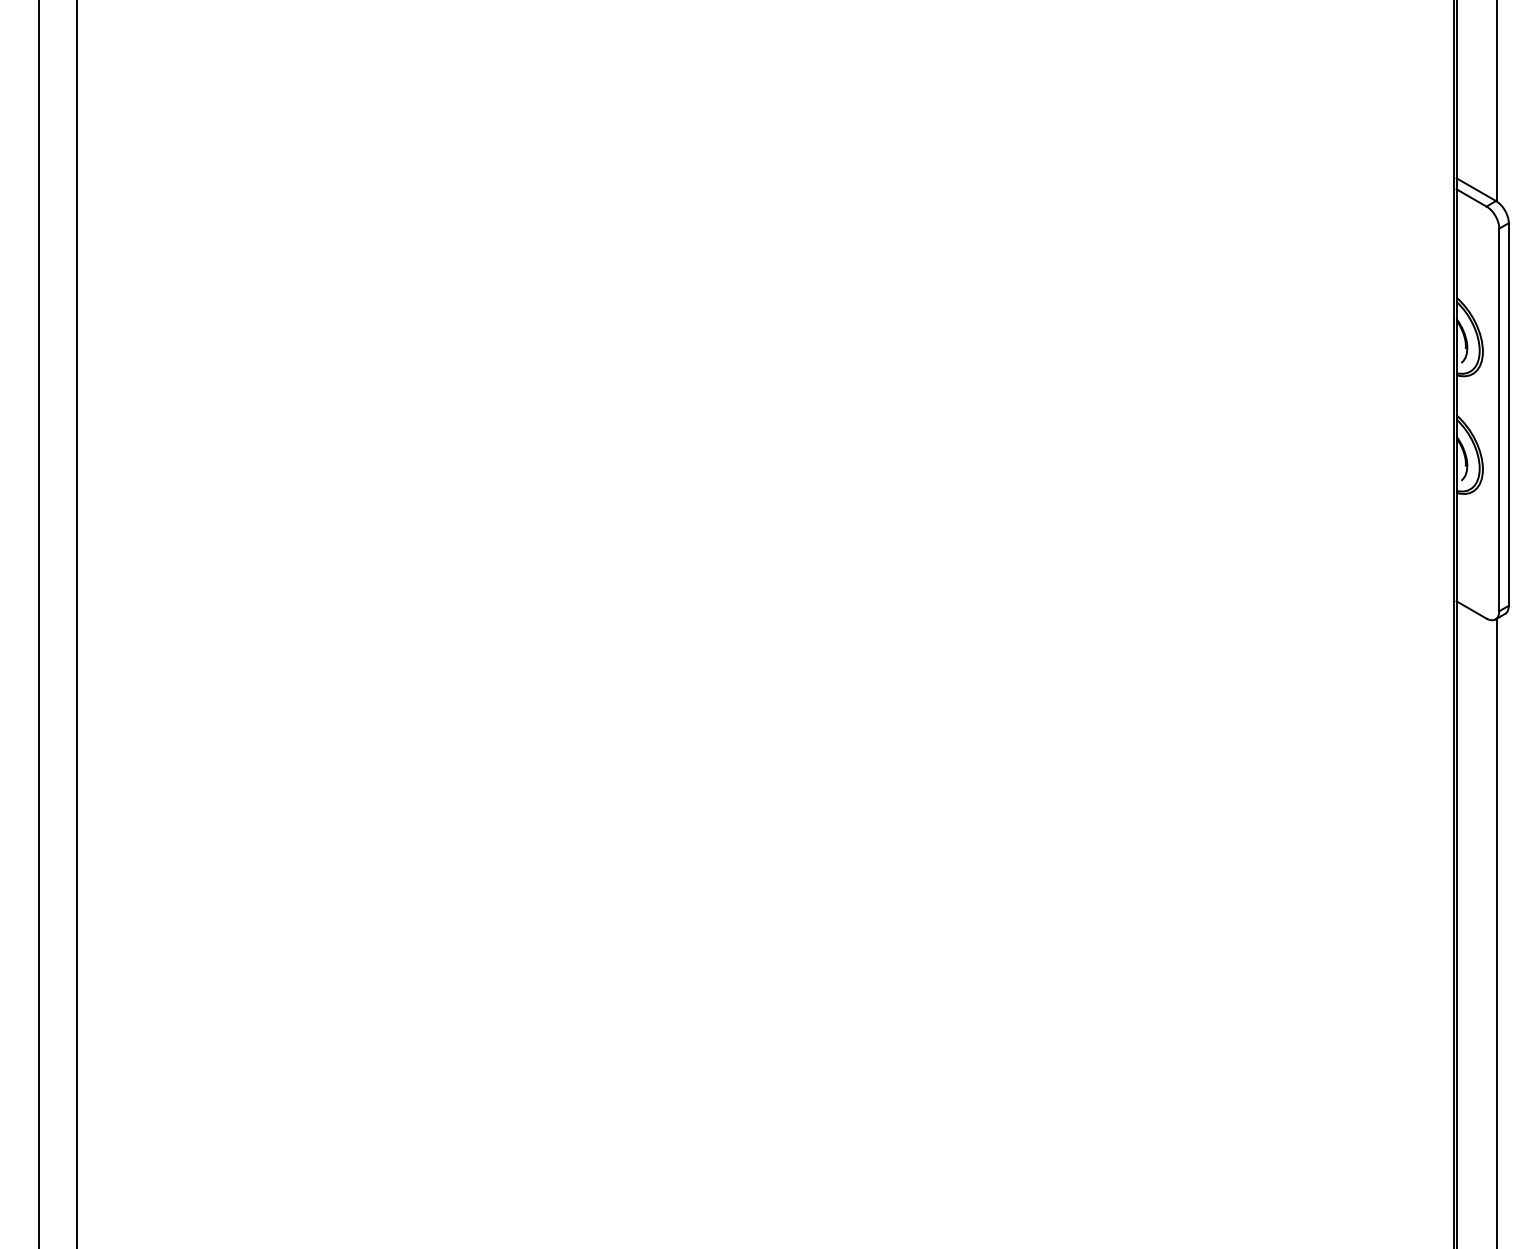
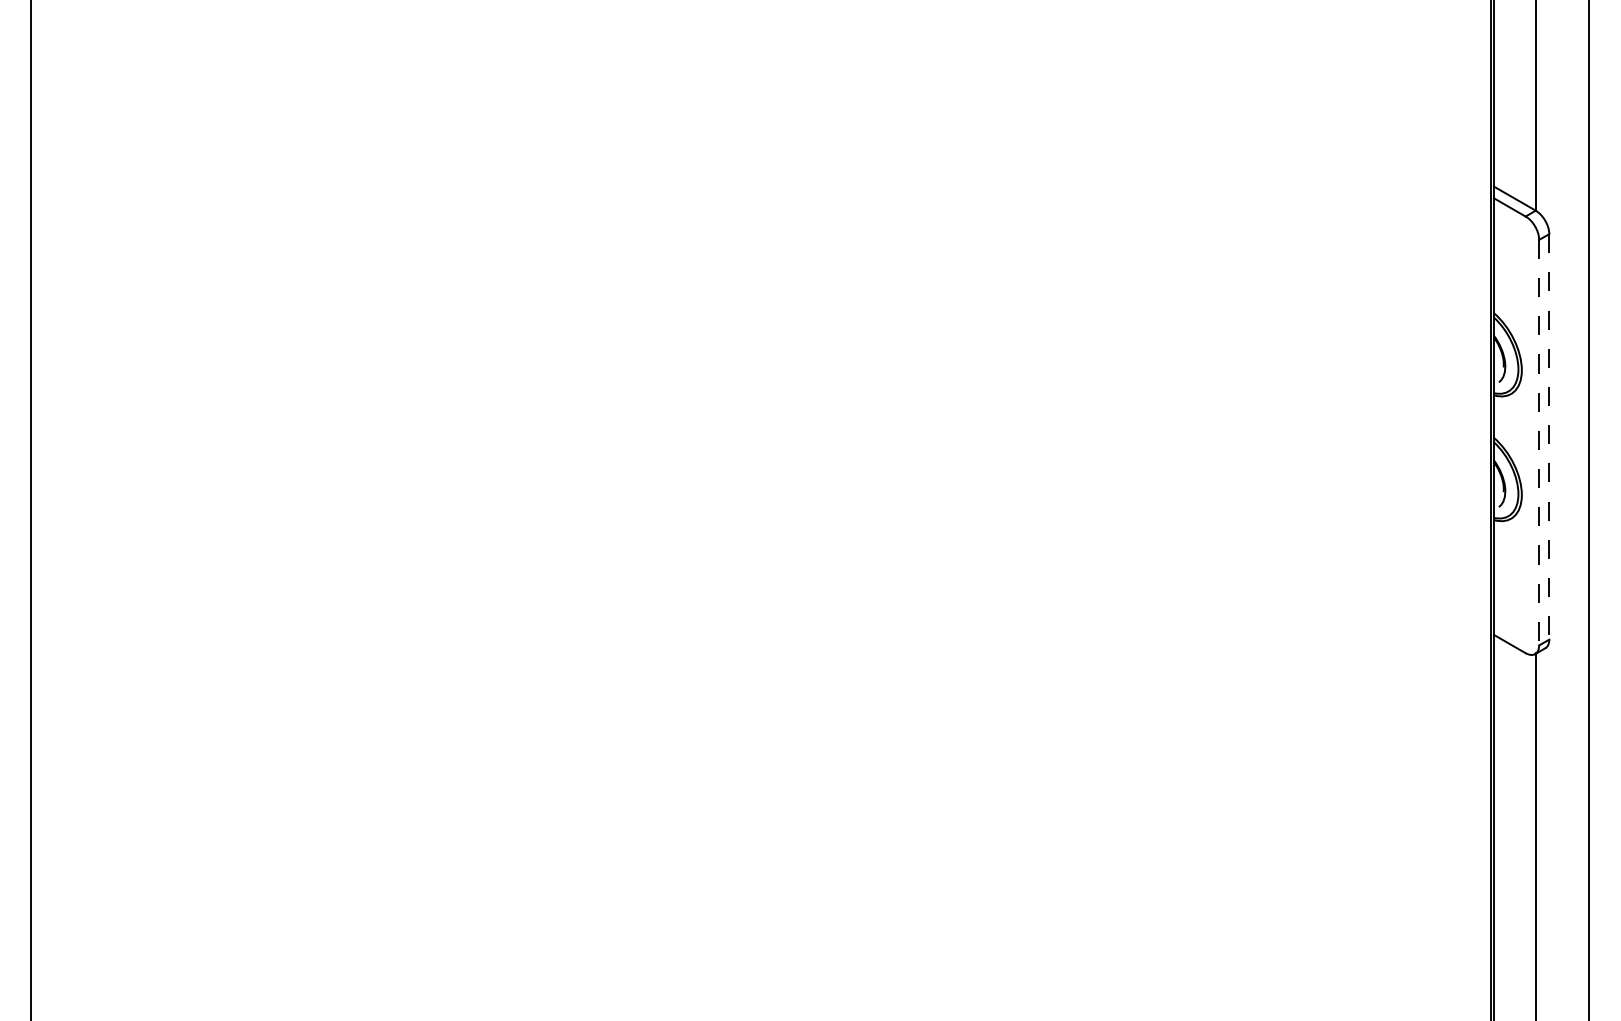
line: (1508, 415) -> (1548, 437), solid -> dashed
line: (1499, 420) -> (1539, 443), solid -> dashed

